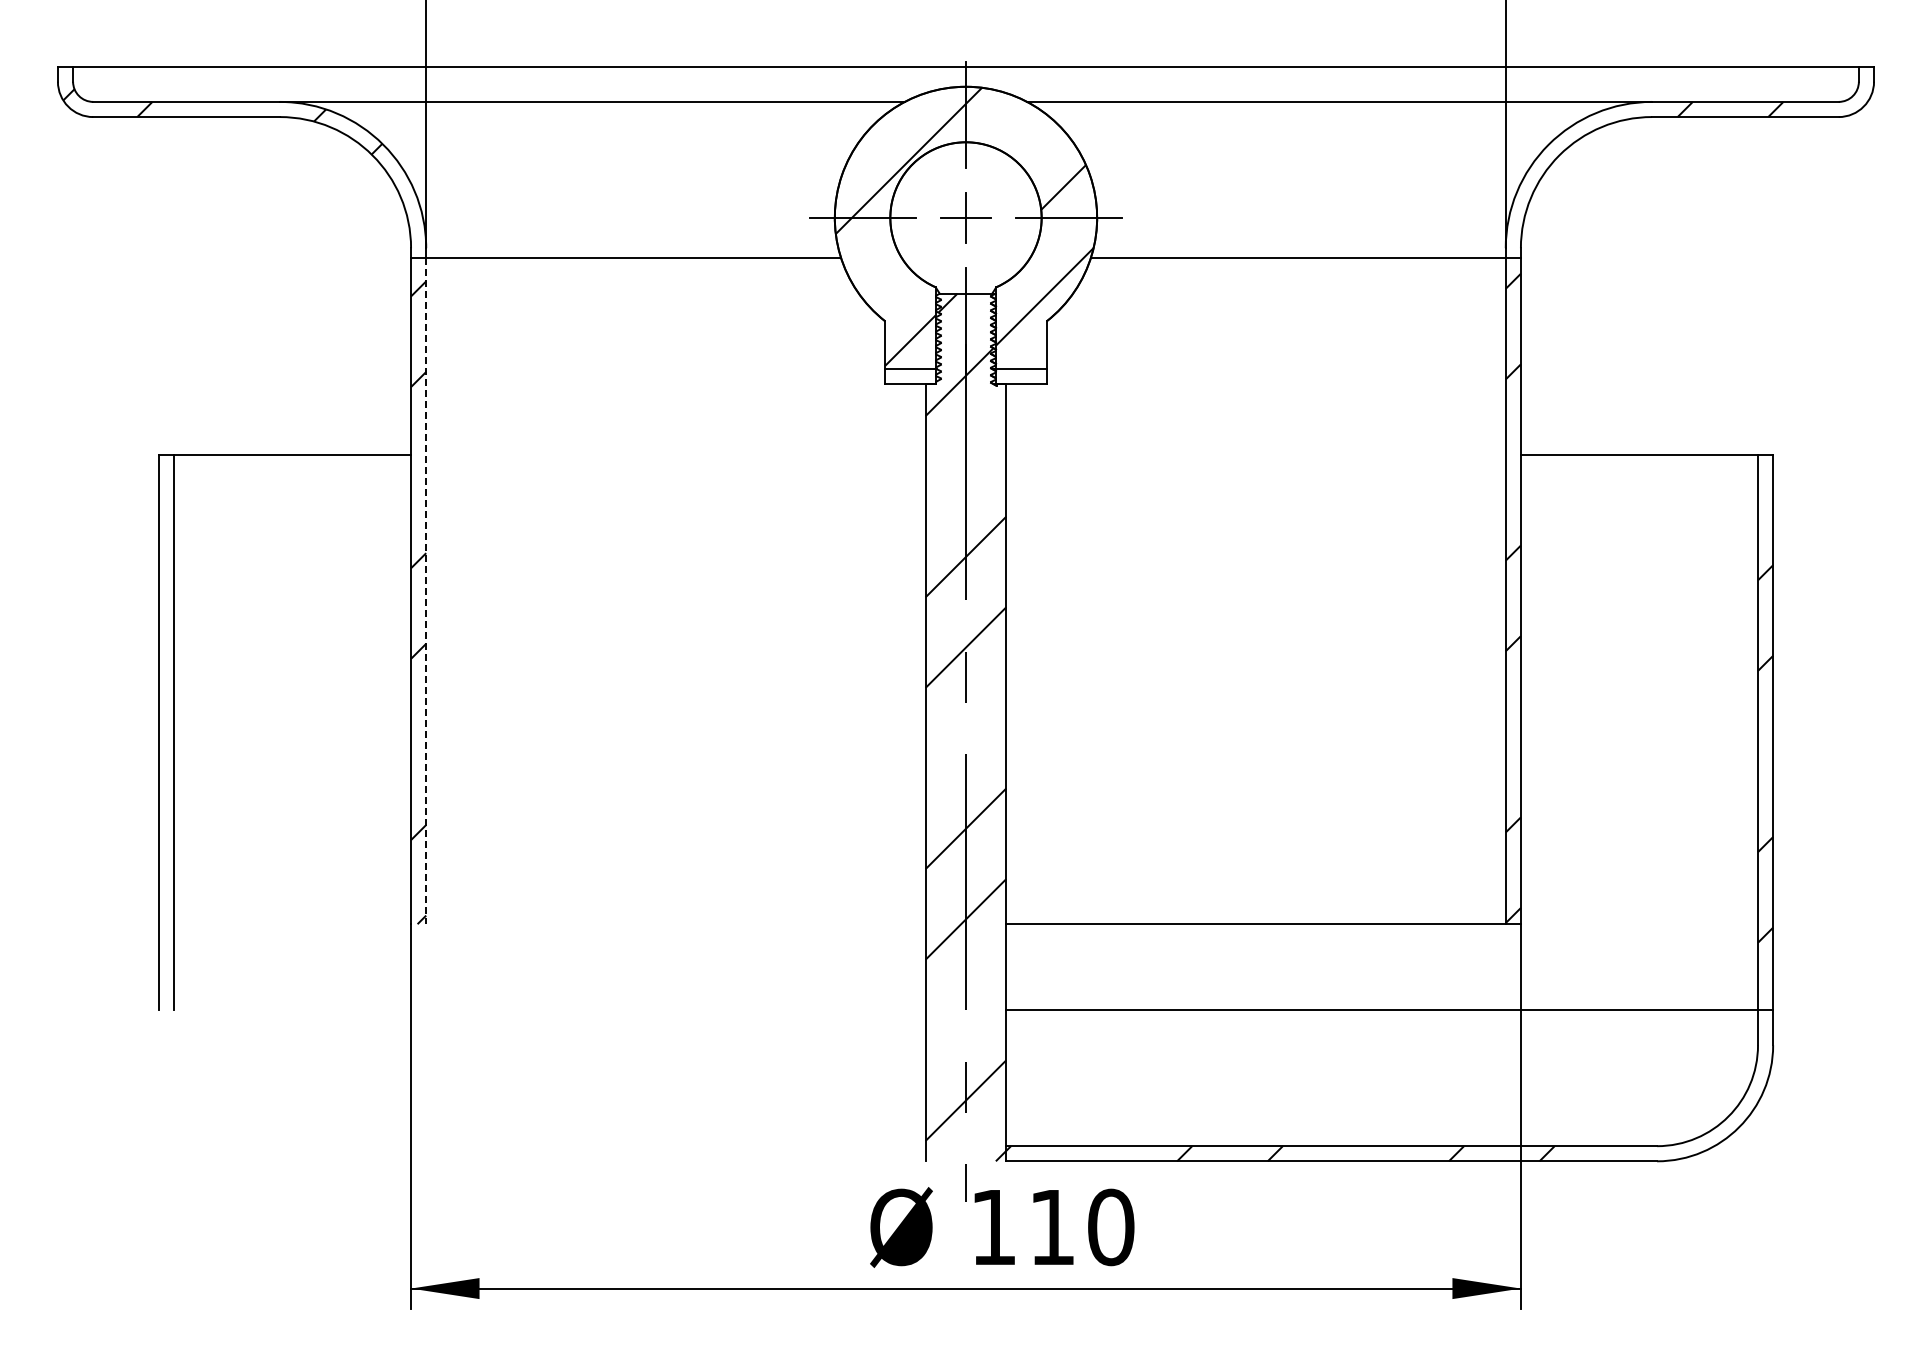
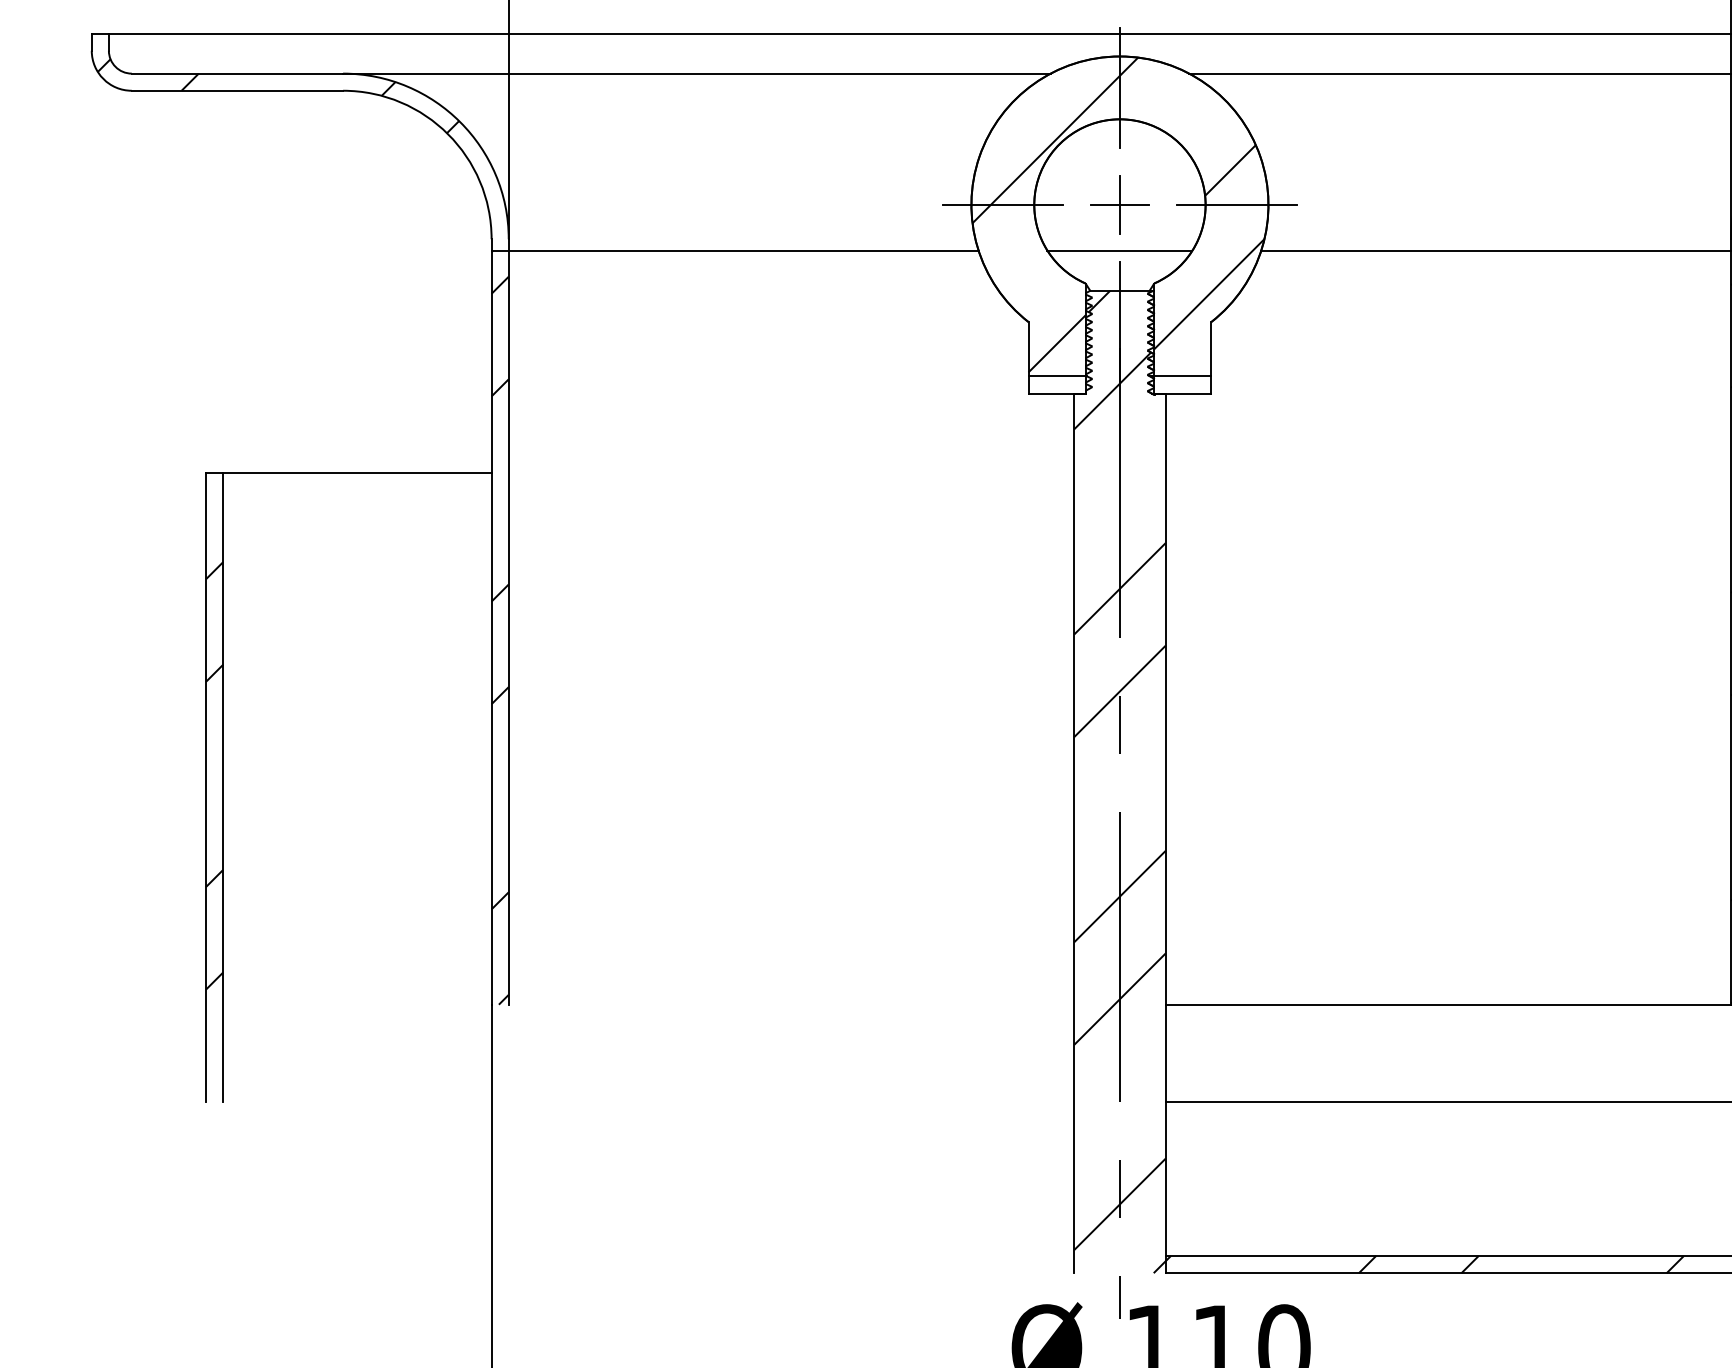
line: (965, 258) -> (1119, 250), added
line: (426, 591) -> (509, 627), dashed -> solid
hatch: (165, 721) -> (213, 775), added

